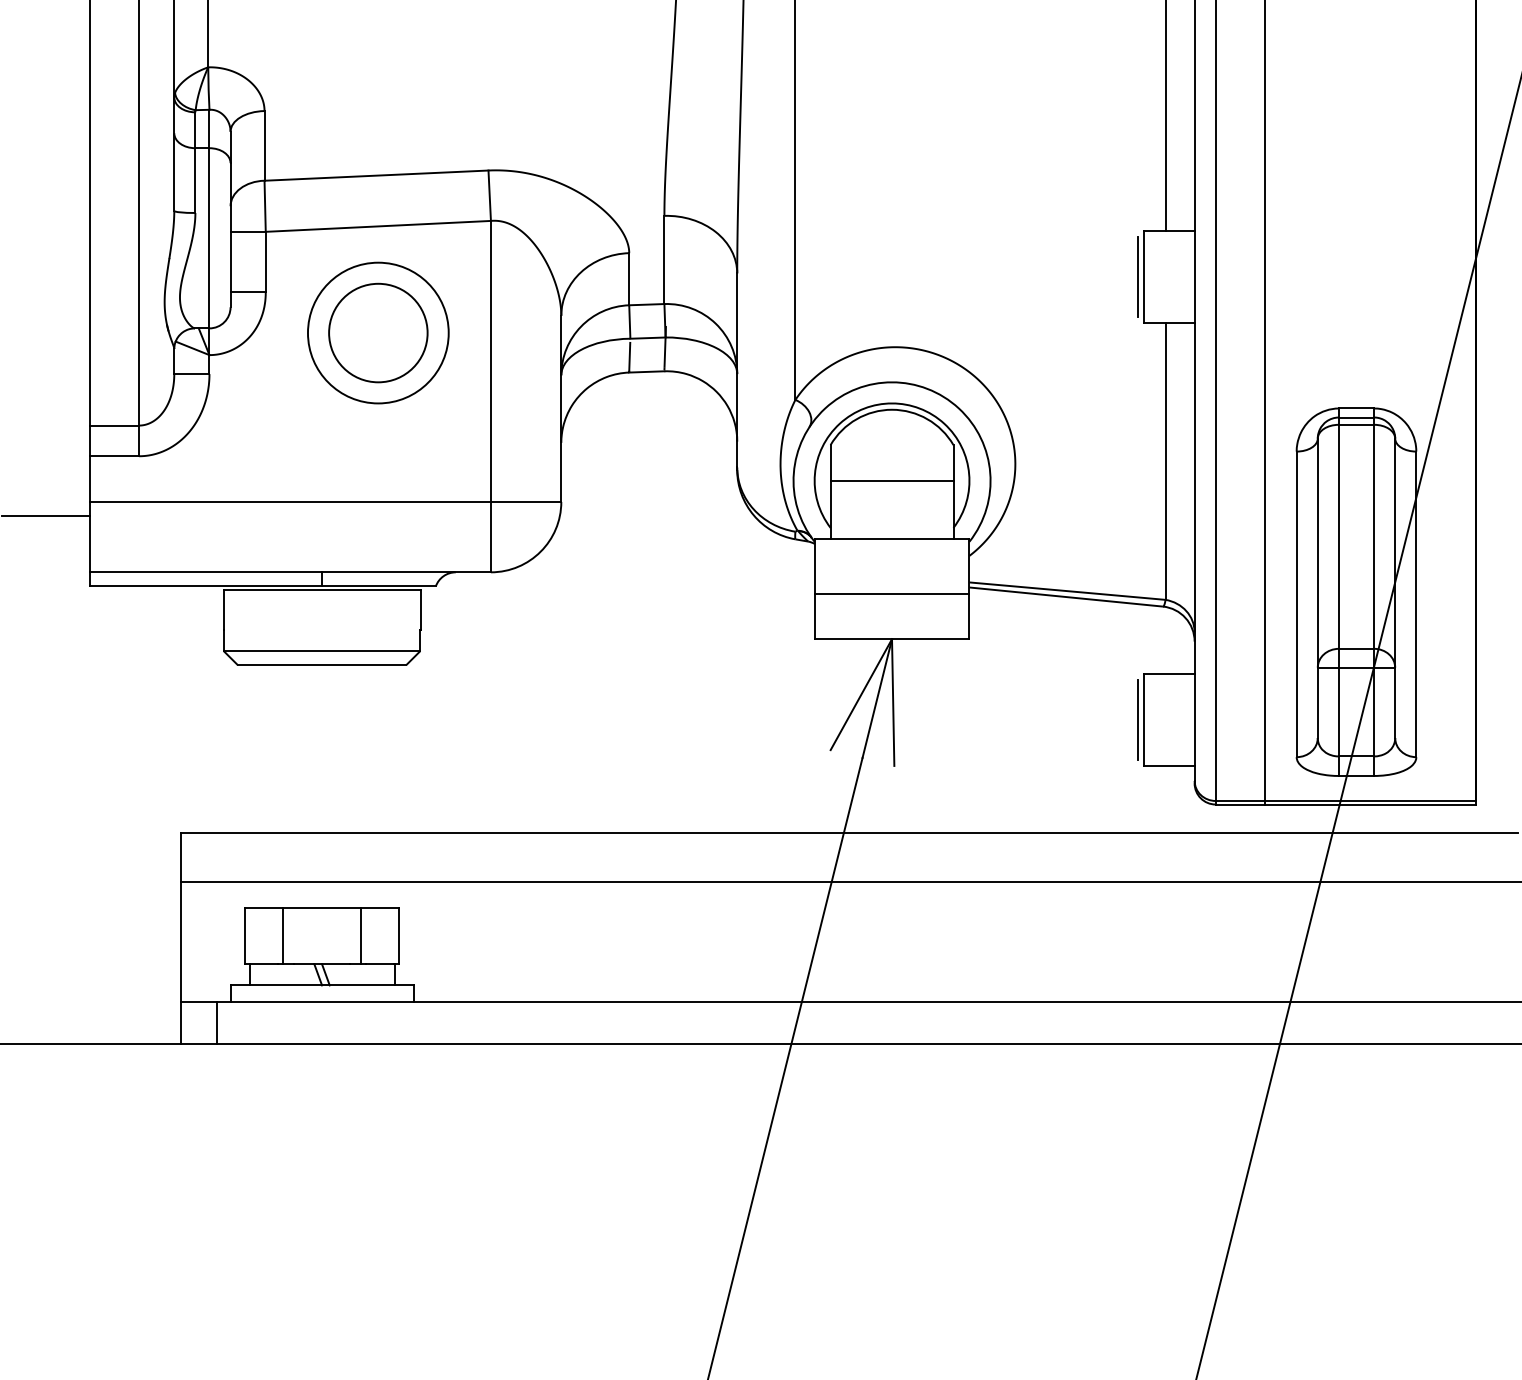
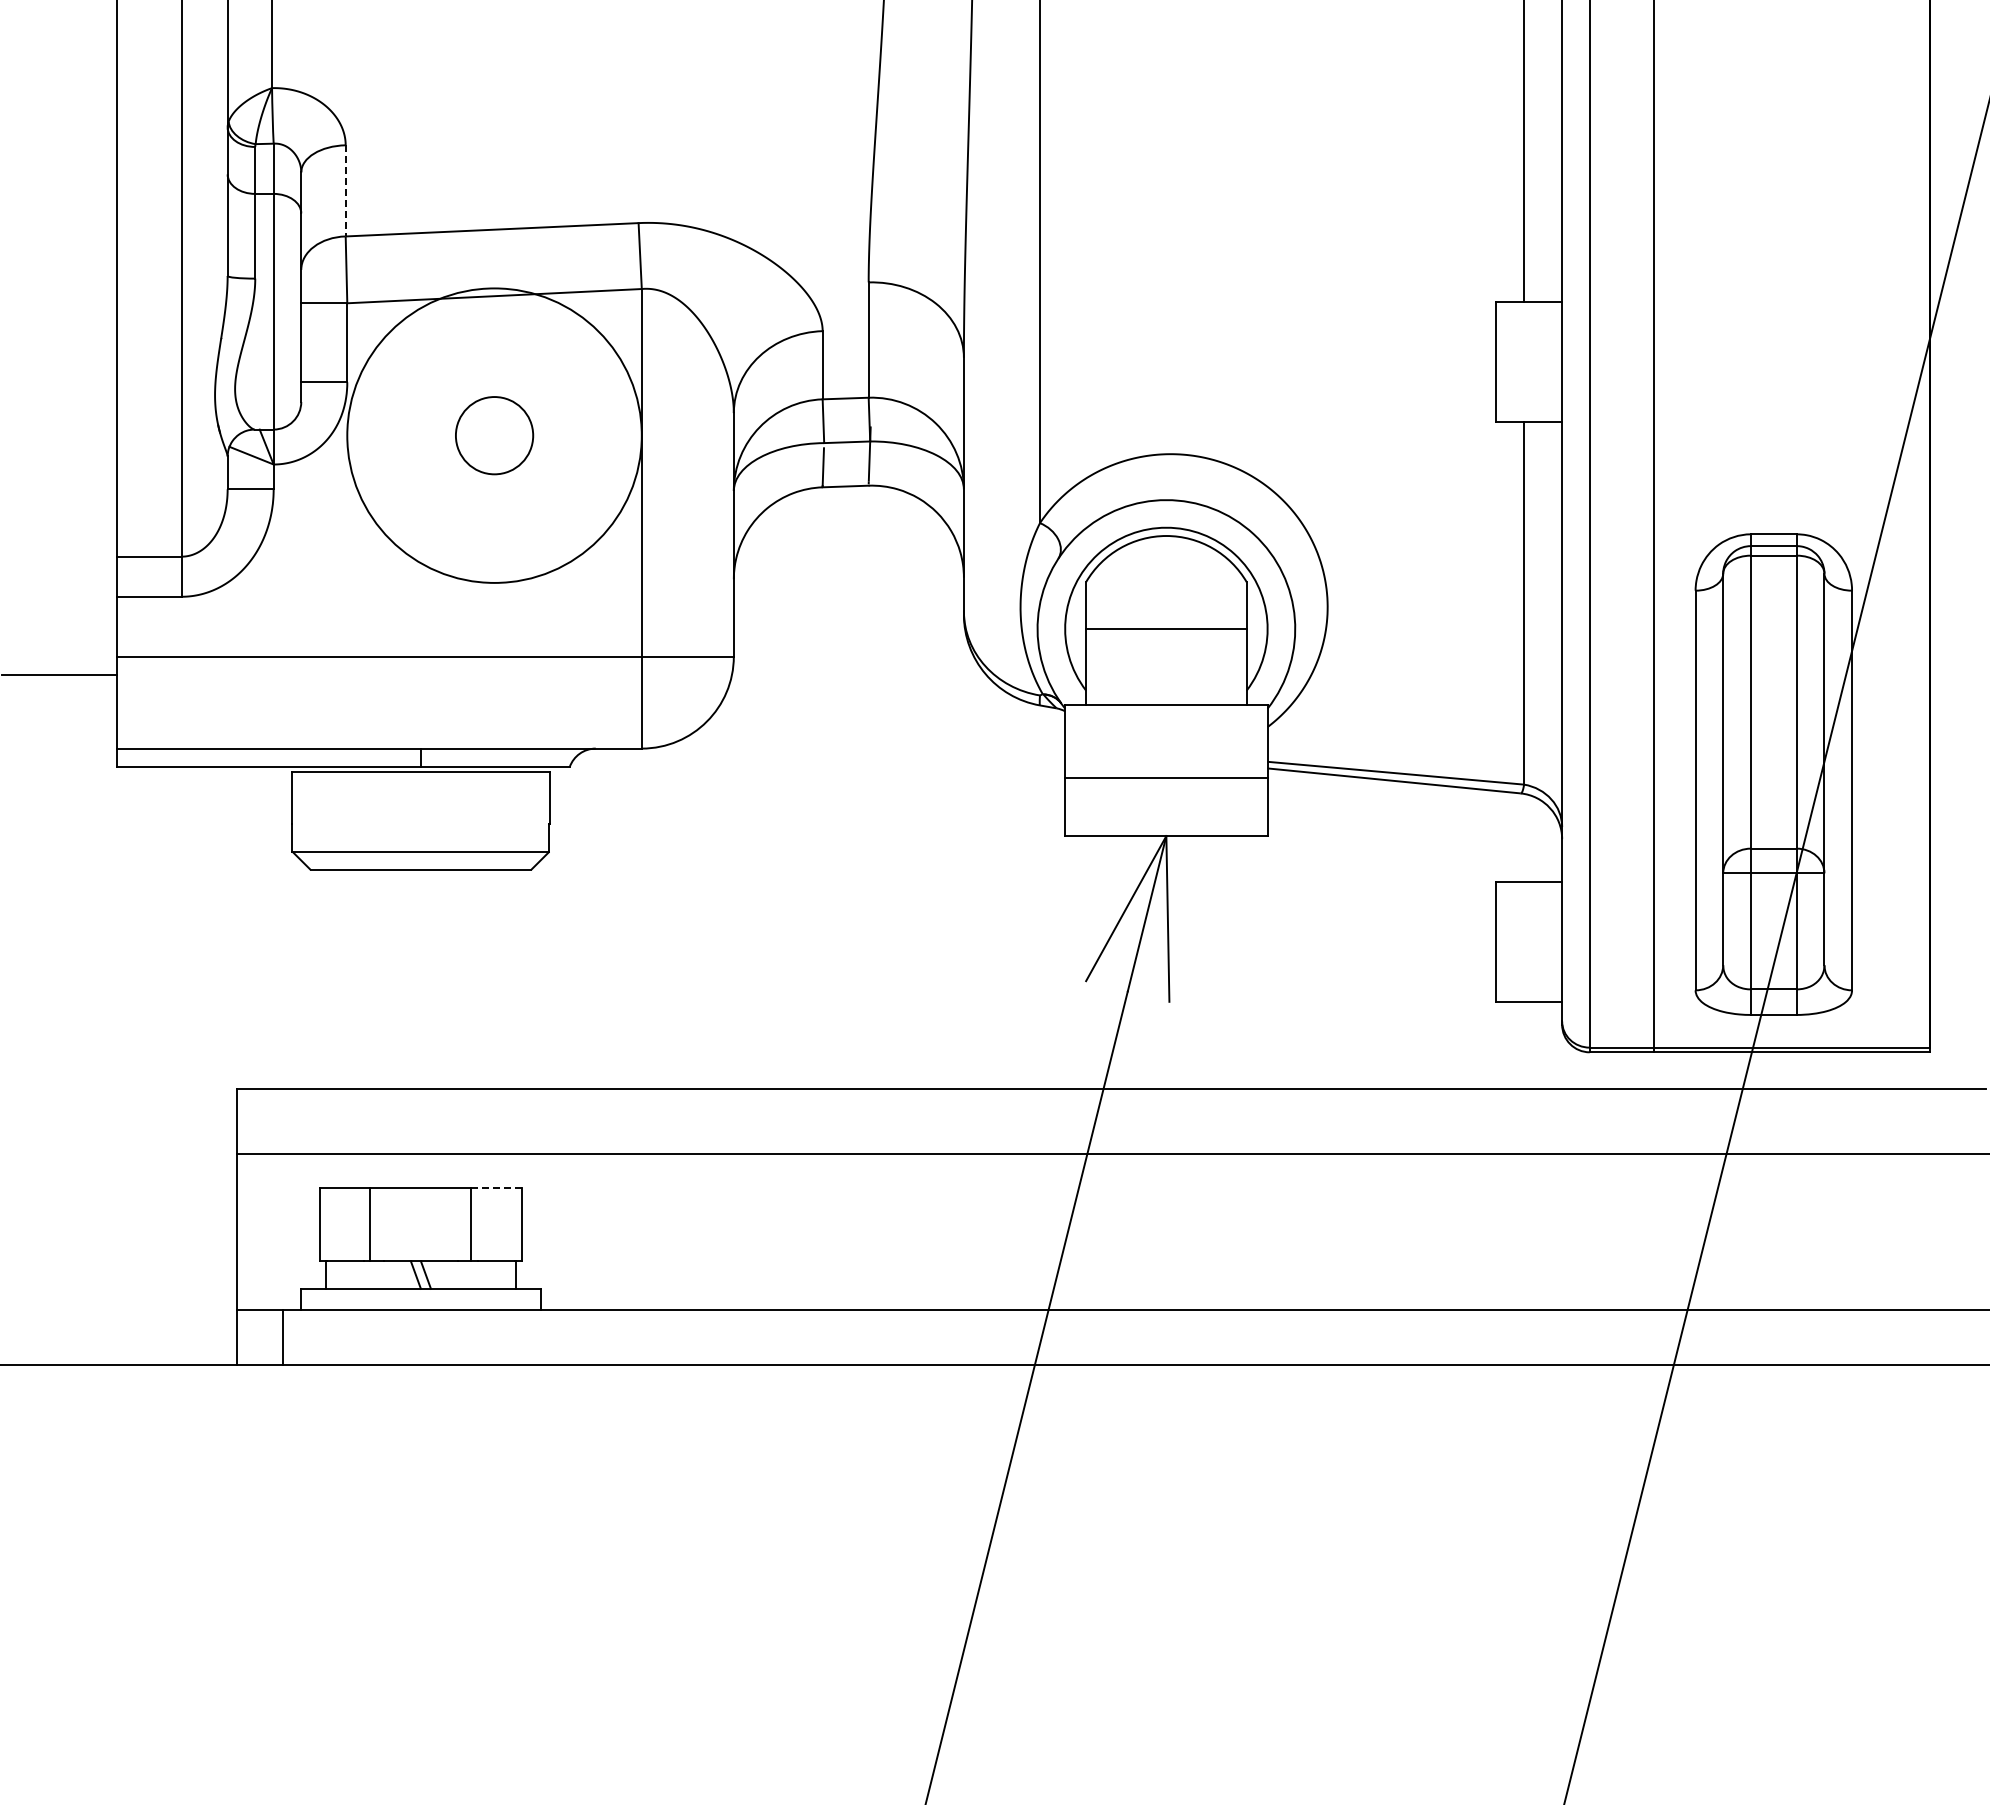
line: (264, 145) -> (345, 190), solid -> dashed
line: (1138, 276) -> (1488, 361), removed
circle: (378, 332) -> (494, 435), size x0.6
circle: (378, 332) -> (494, 435), size x1.6
line: (1138, 719) -> (1488, 941), removed
line: (379, 907) -> (496, 1187), solid -> dashed

